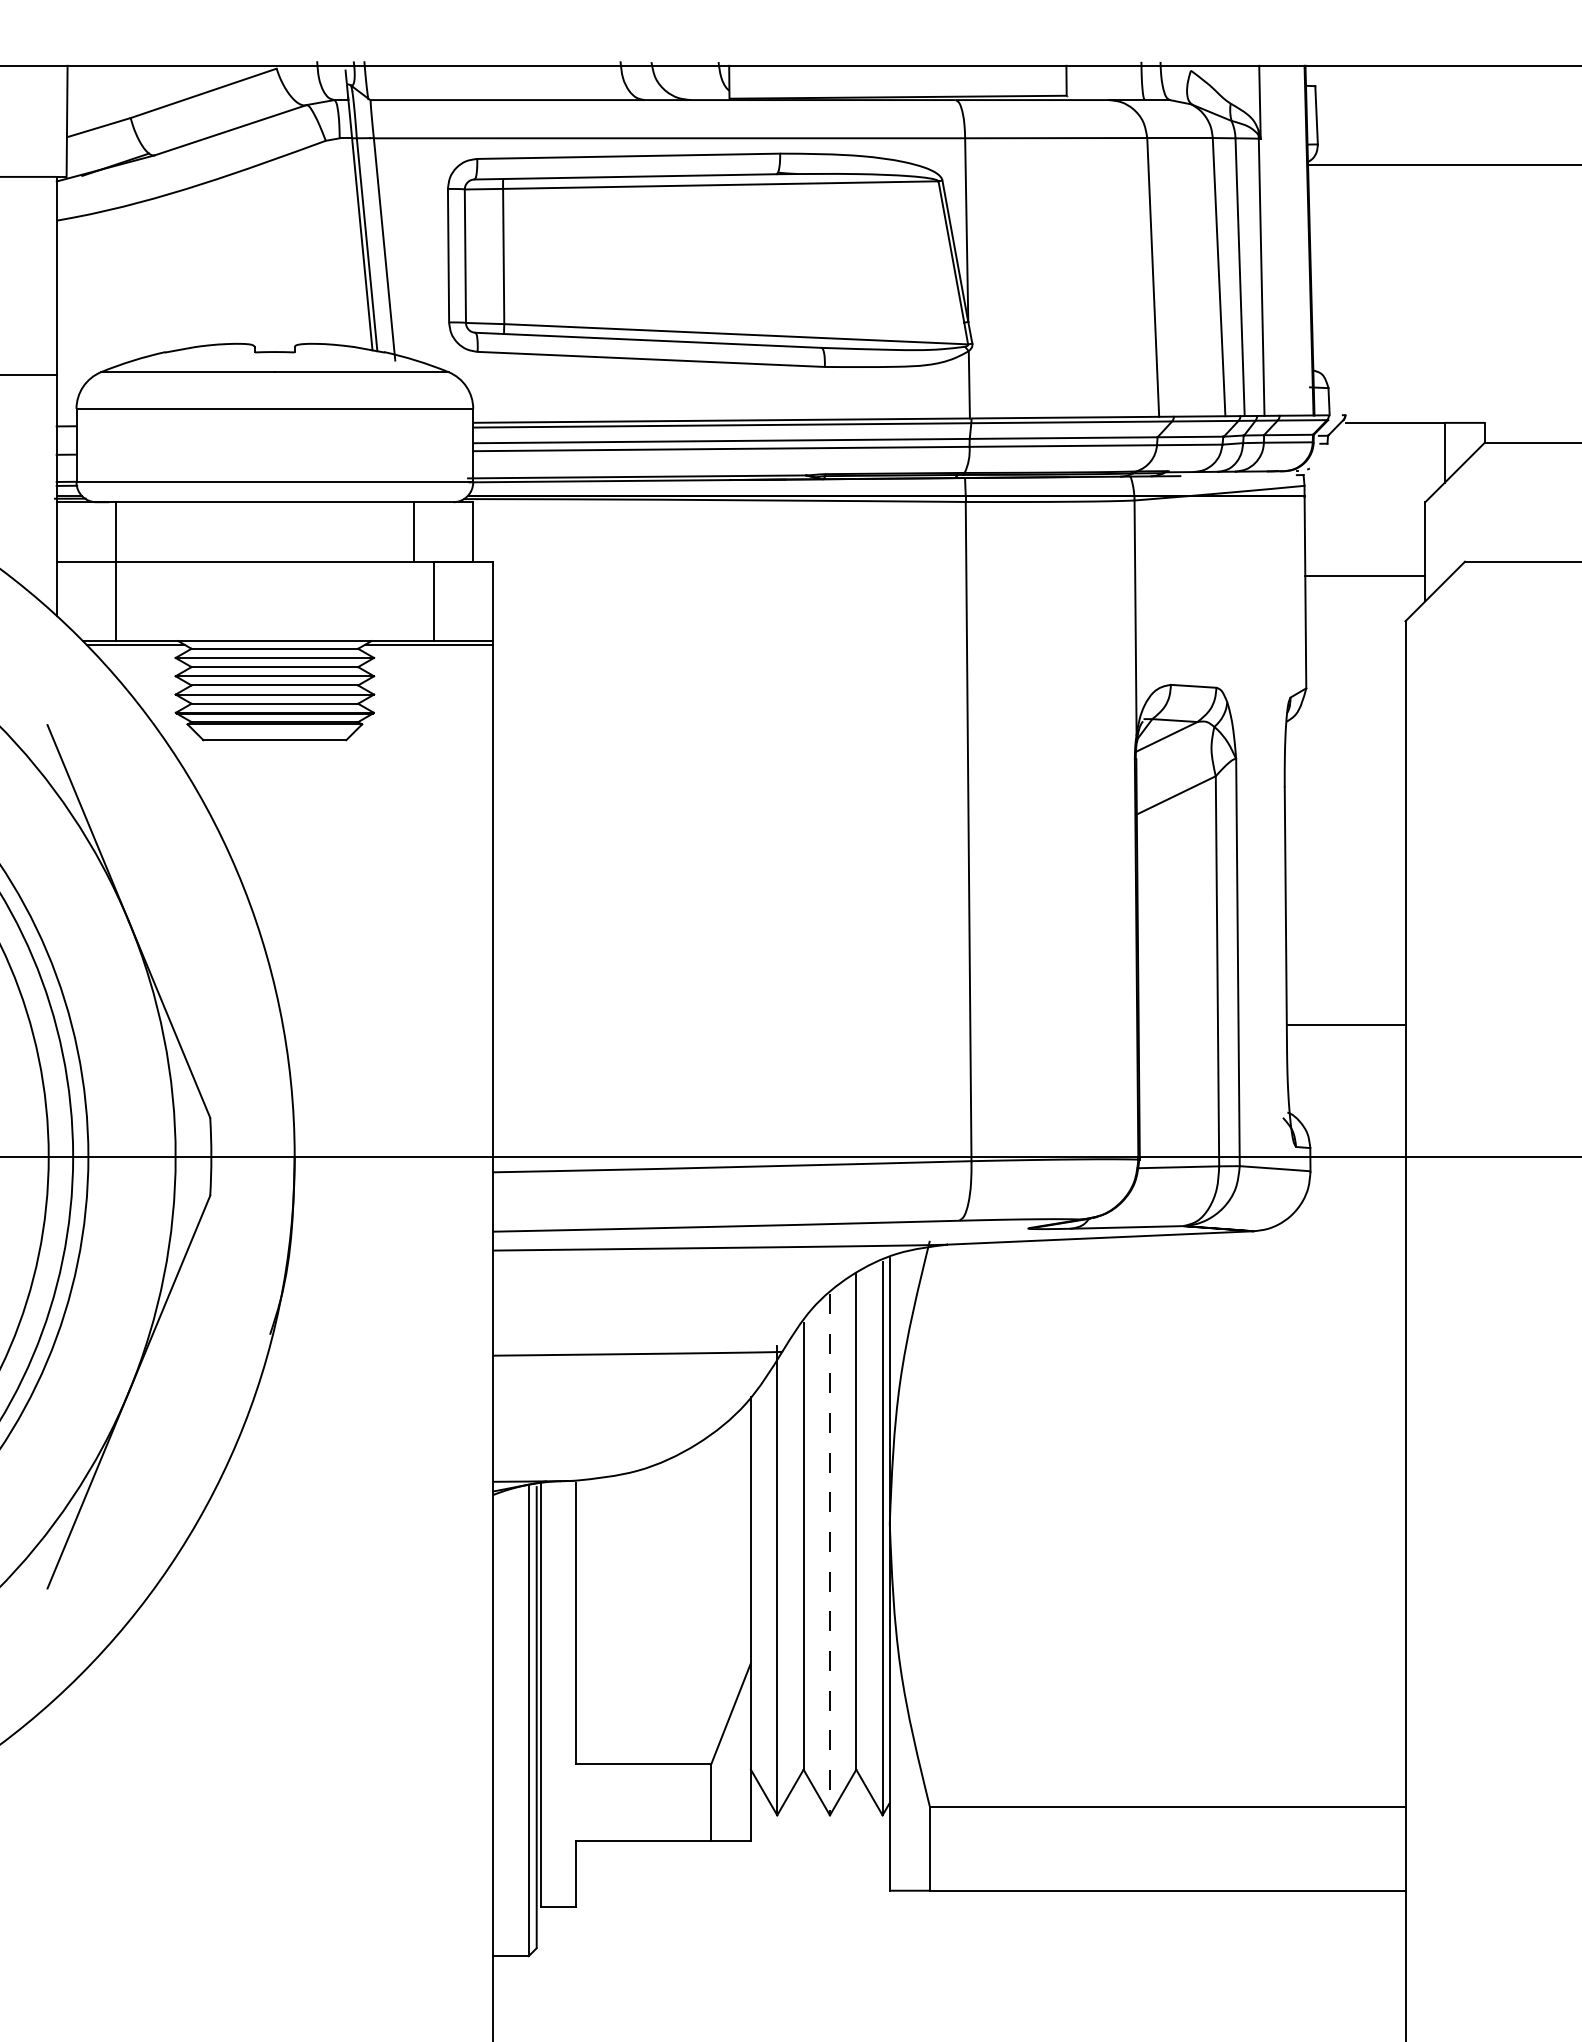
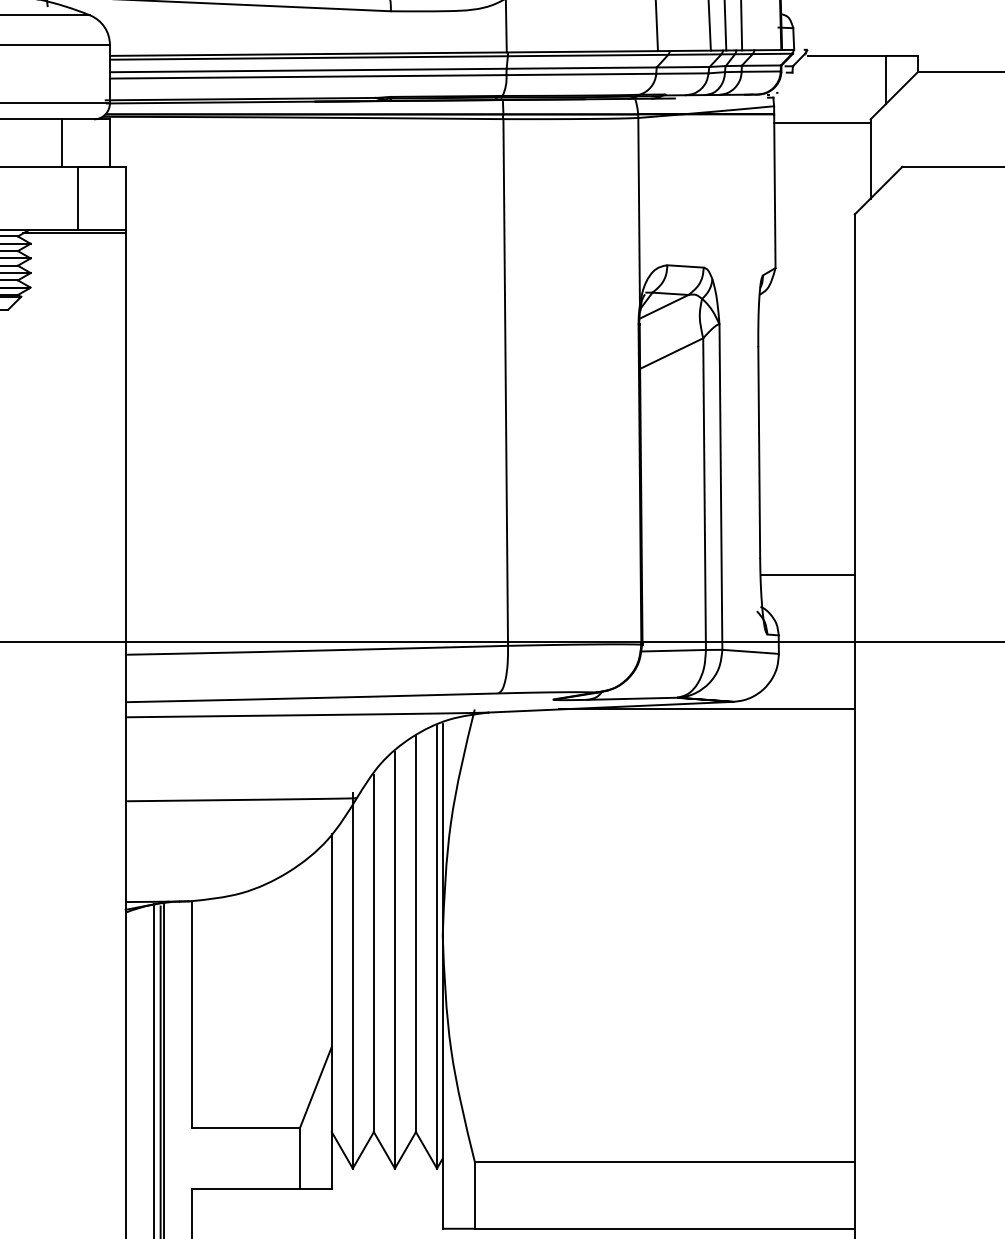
line: (1364, 575) -> (822, 122), moved
line: (1346, 1024) -> (807, 575), moved
line: (1220, 1240) -> (706, 709), added
line: (829, 1554) -> (394, 960), dashed -> solid

